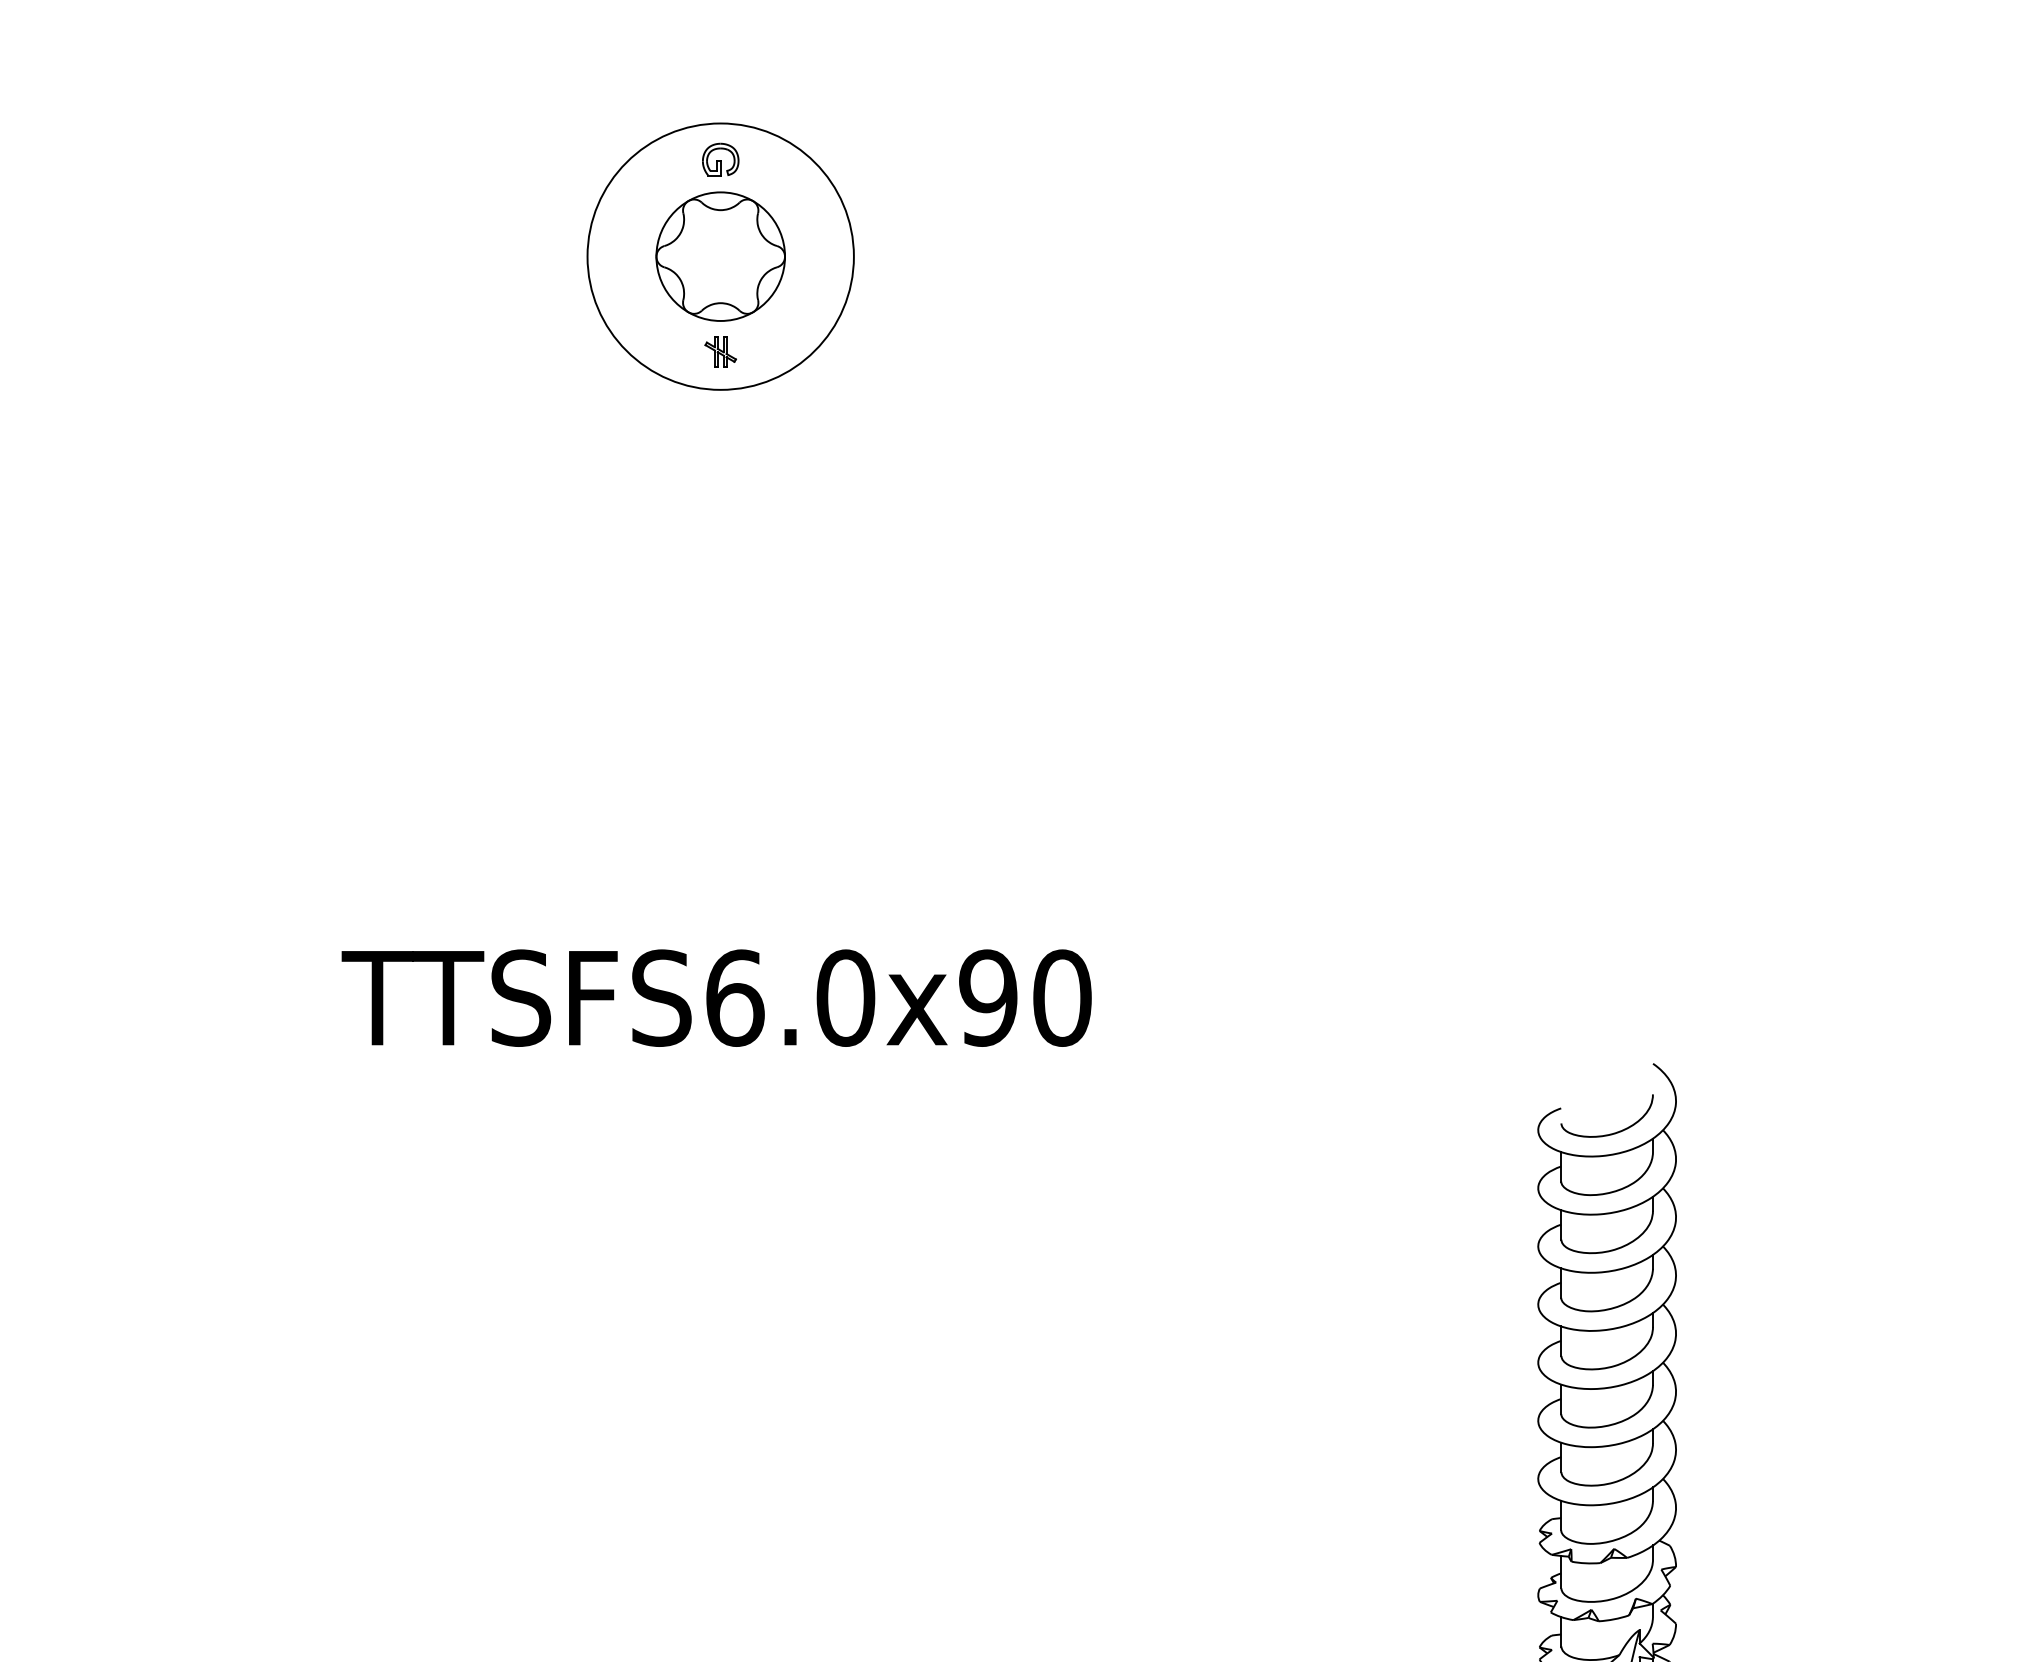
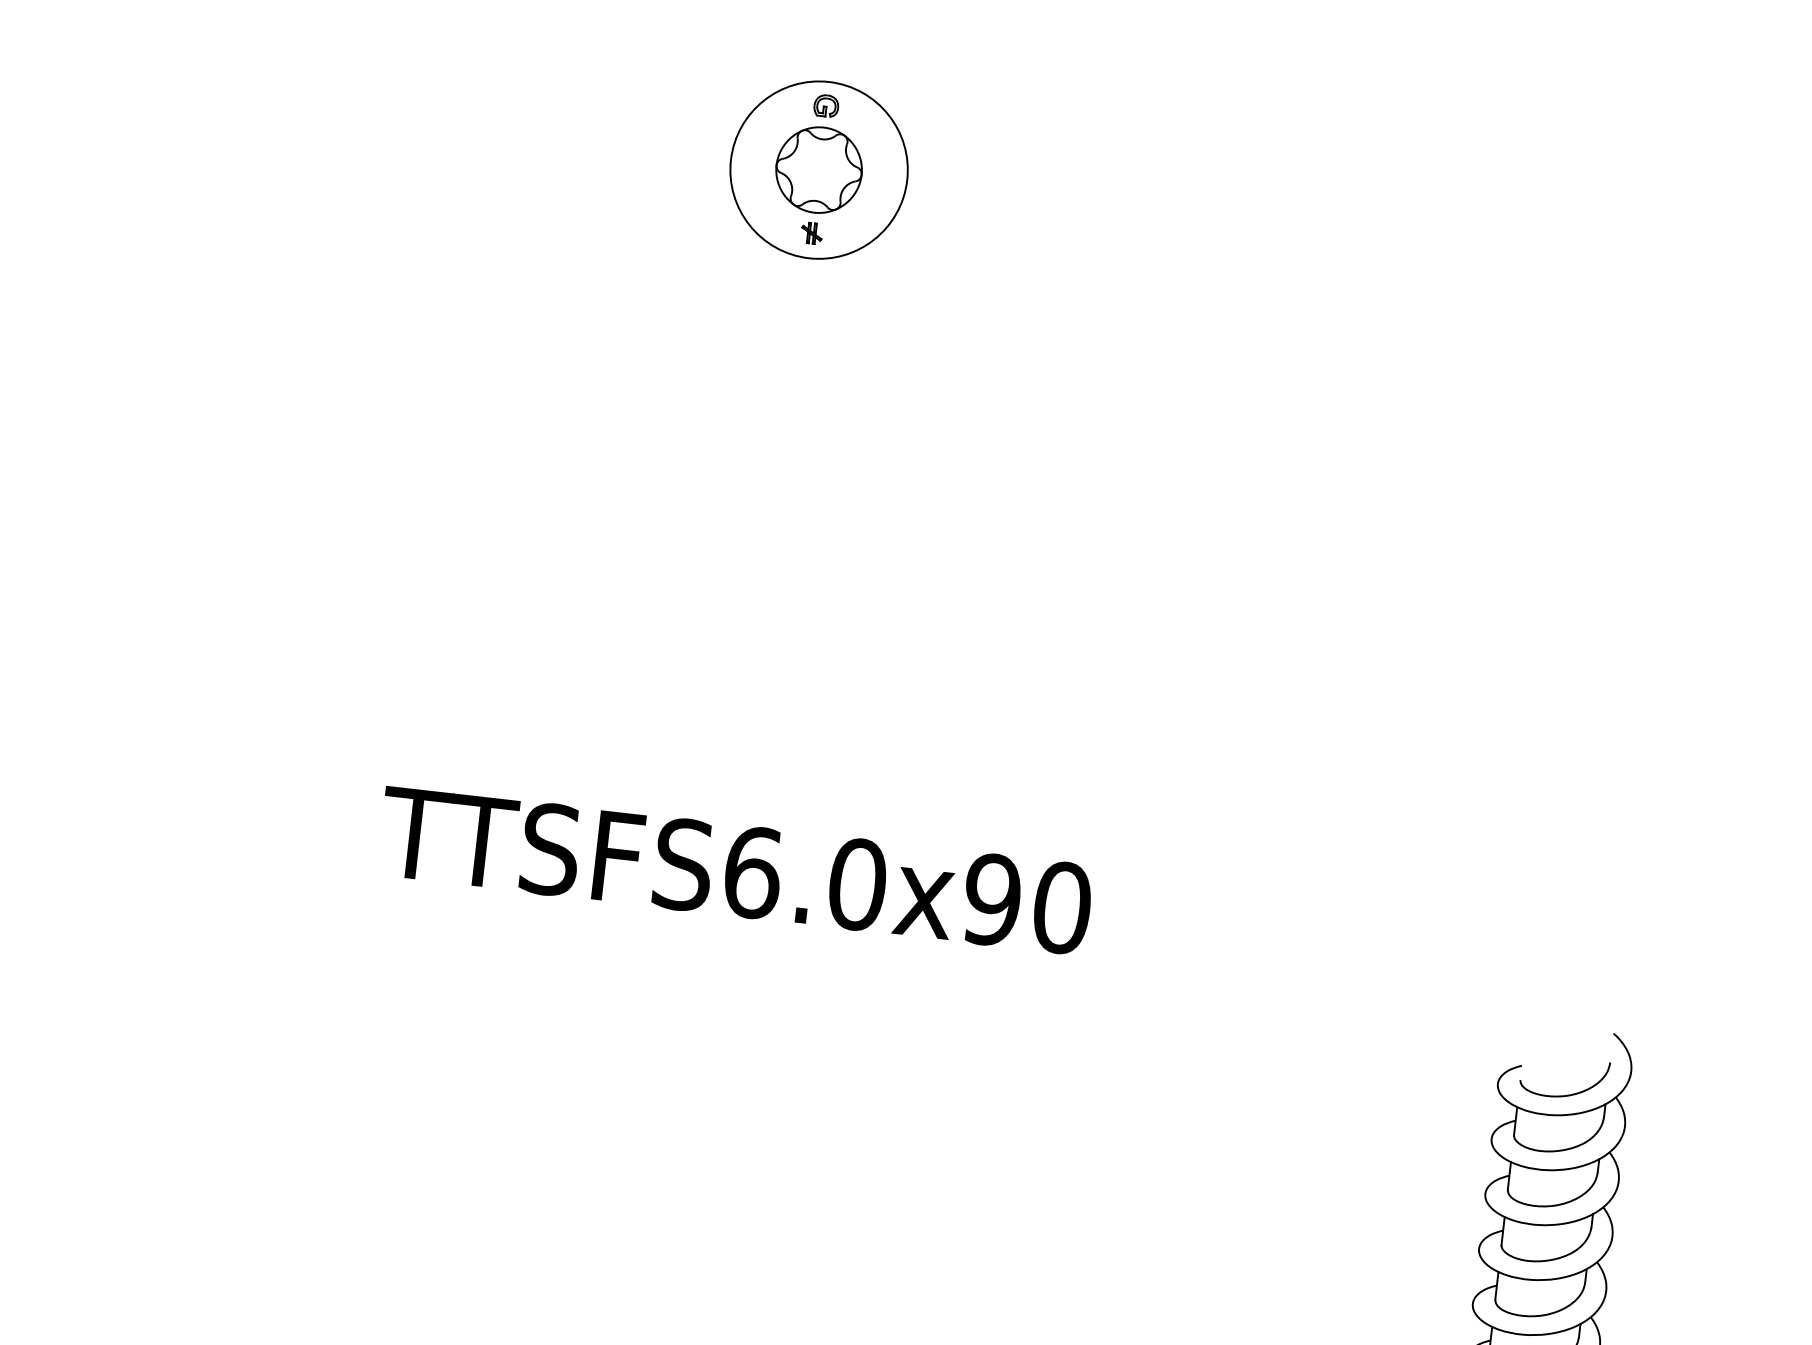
part: (720, 256) -> (818, 170), size x0.7

